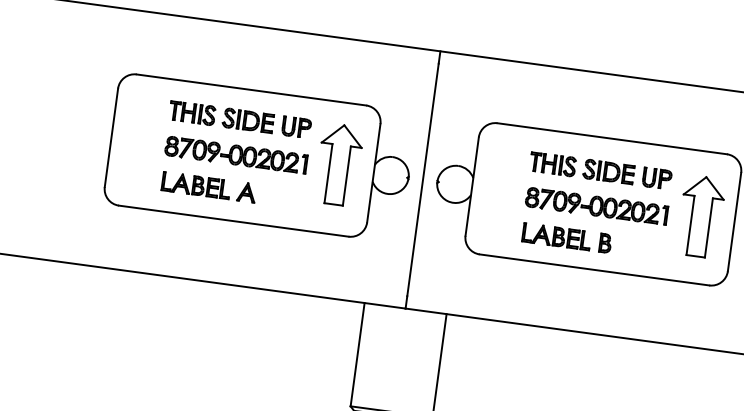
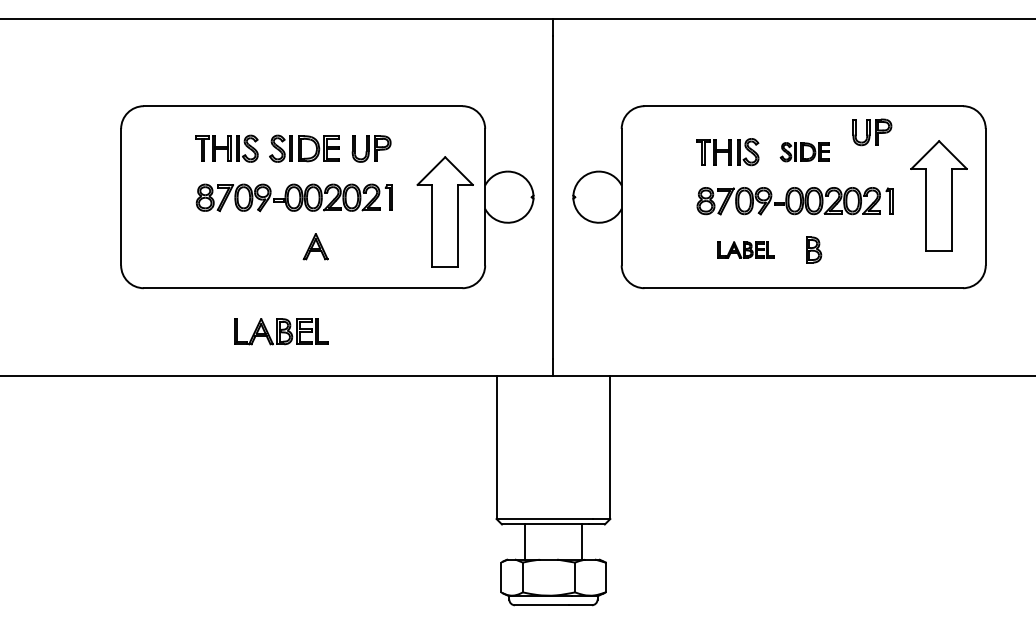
part: (338, 164) -> (444, 211), moved
part: (608, 172) -> (804, 152), size x0.7
part: (657, 178) -> (872, 132), moved
part: (196, 185) -> (281, 331), moved
part: (557, 236) -> (746, 249), size x0.6

